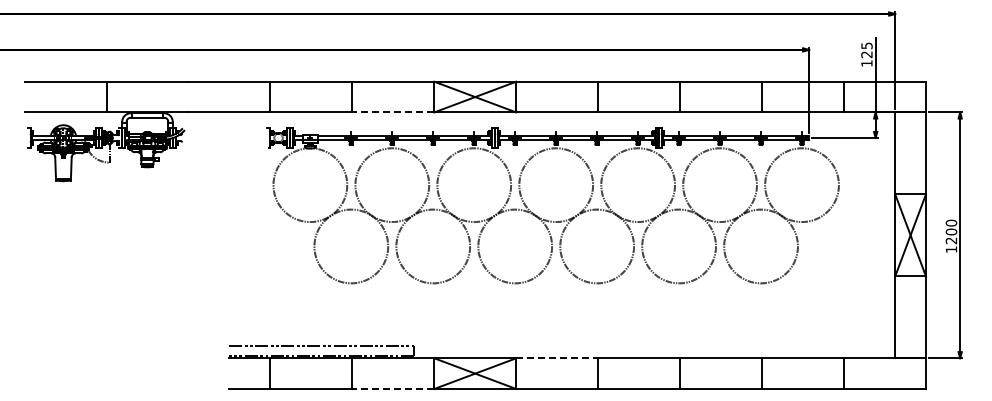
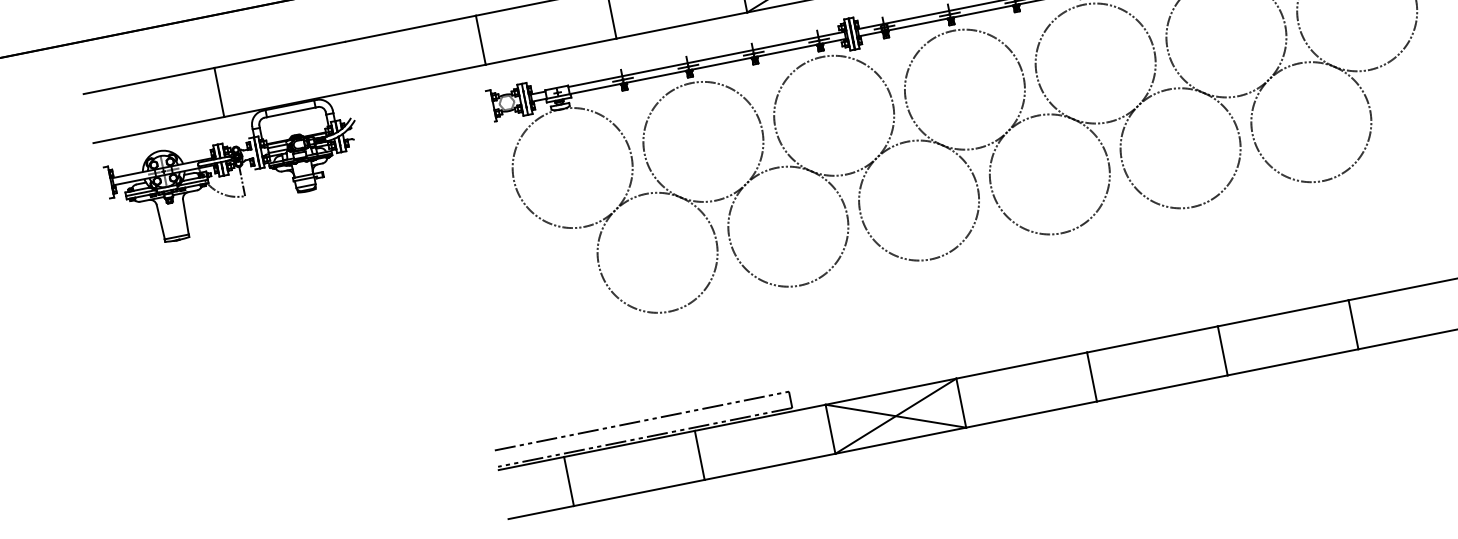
line: (393, 112) -> (682, 25), dashed -> solid
line: (557, 358) -> (1022, 365), dashed -> solid
line: (393, 389) -> (770, 467), dashed -> solid

